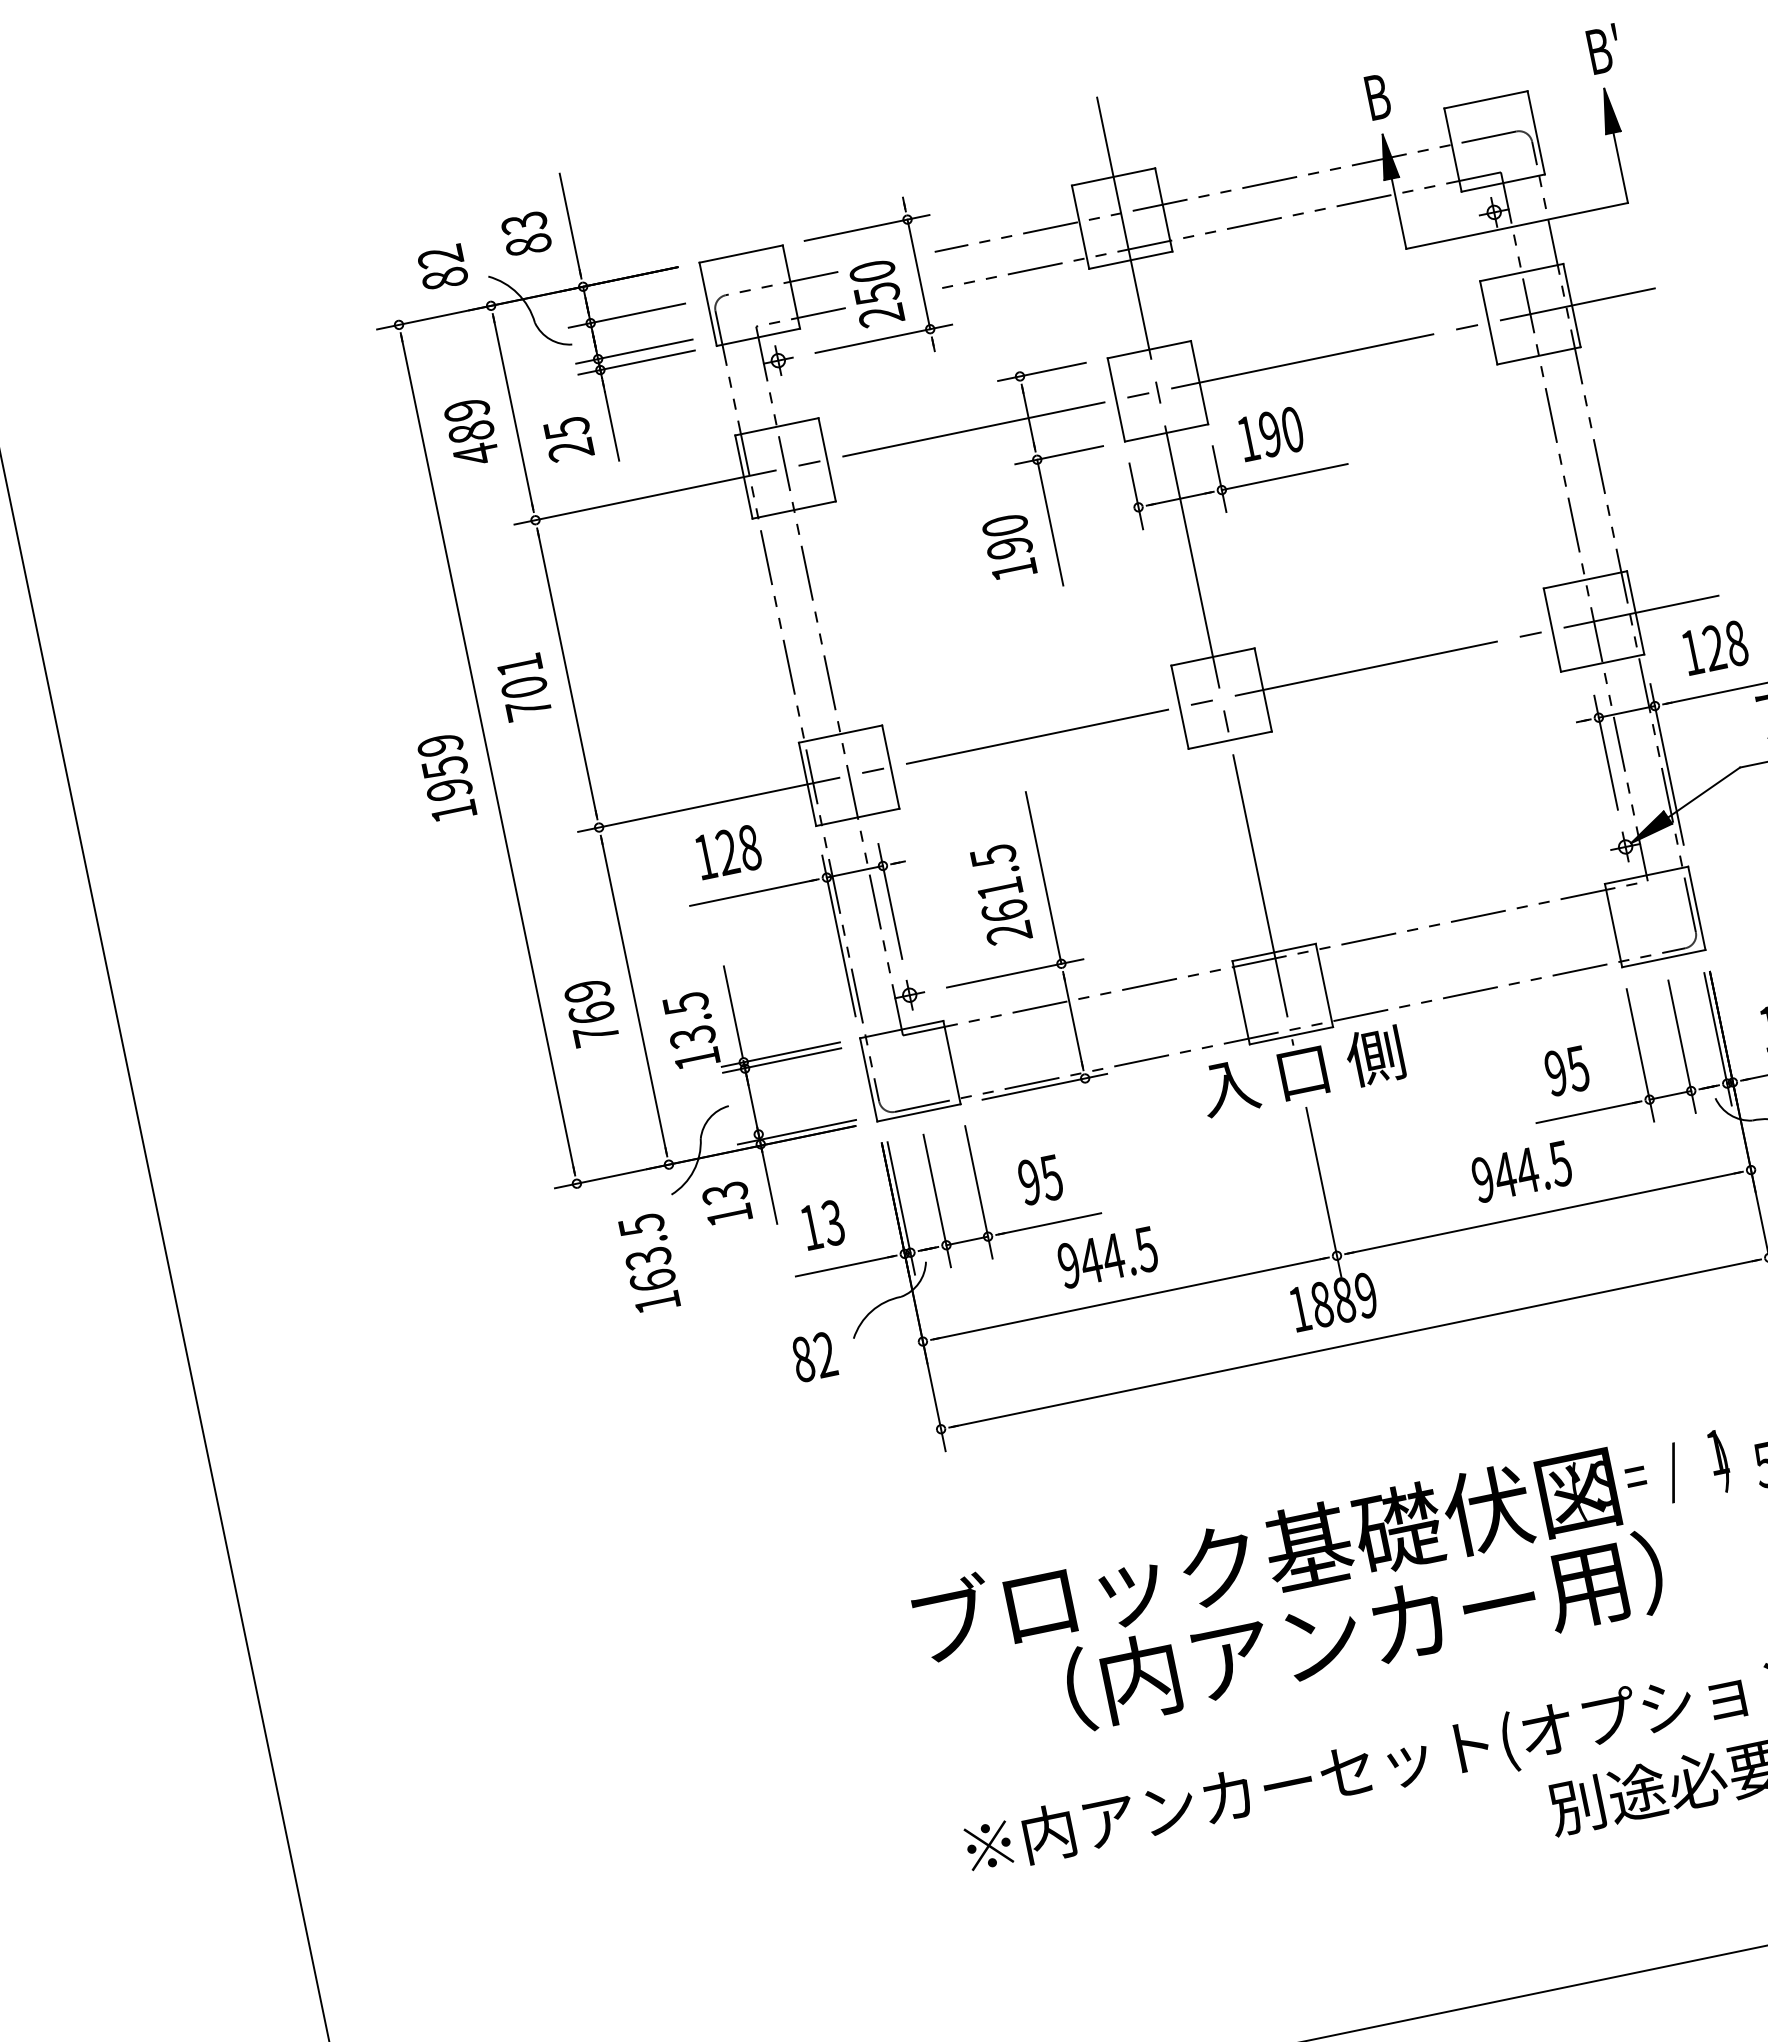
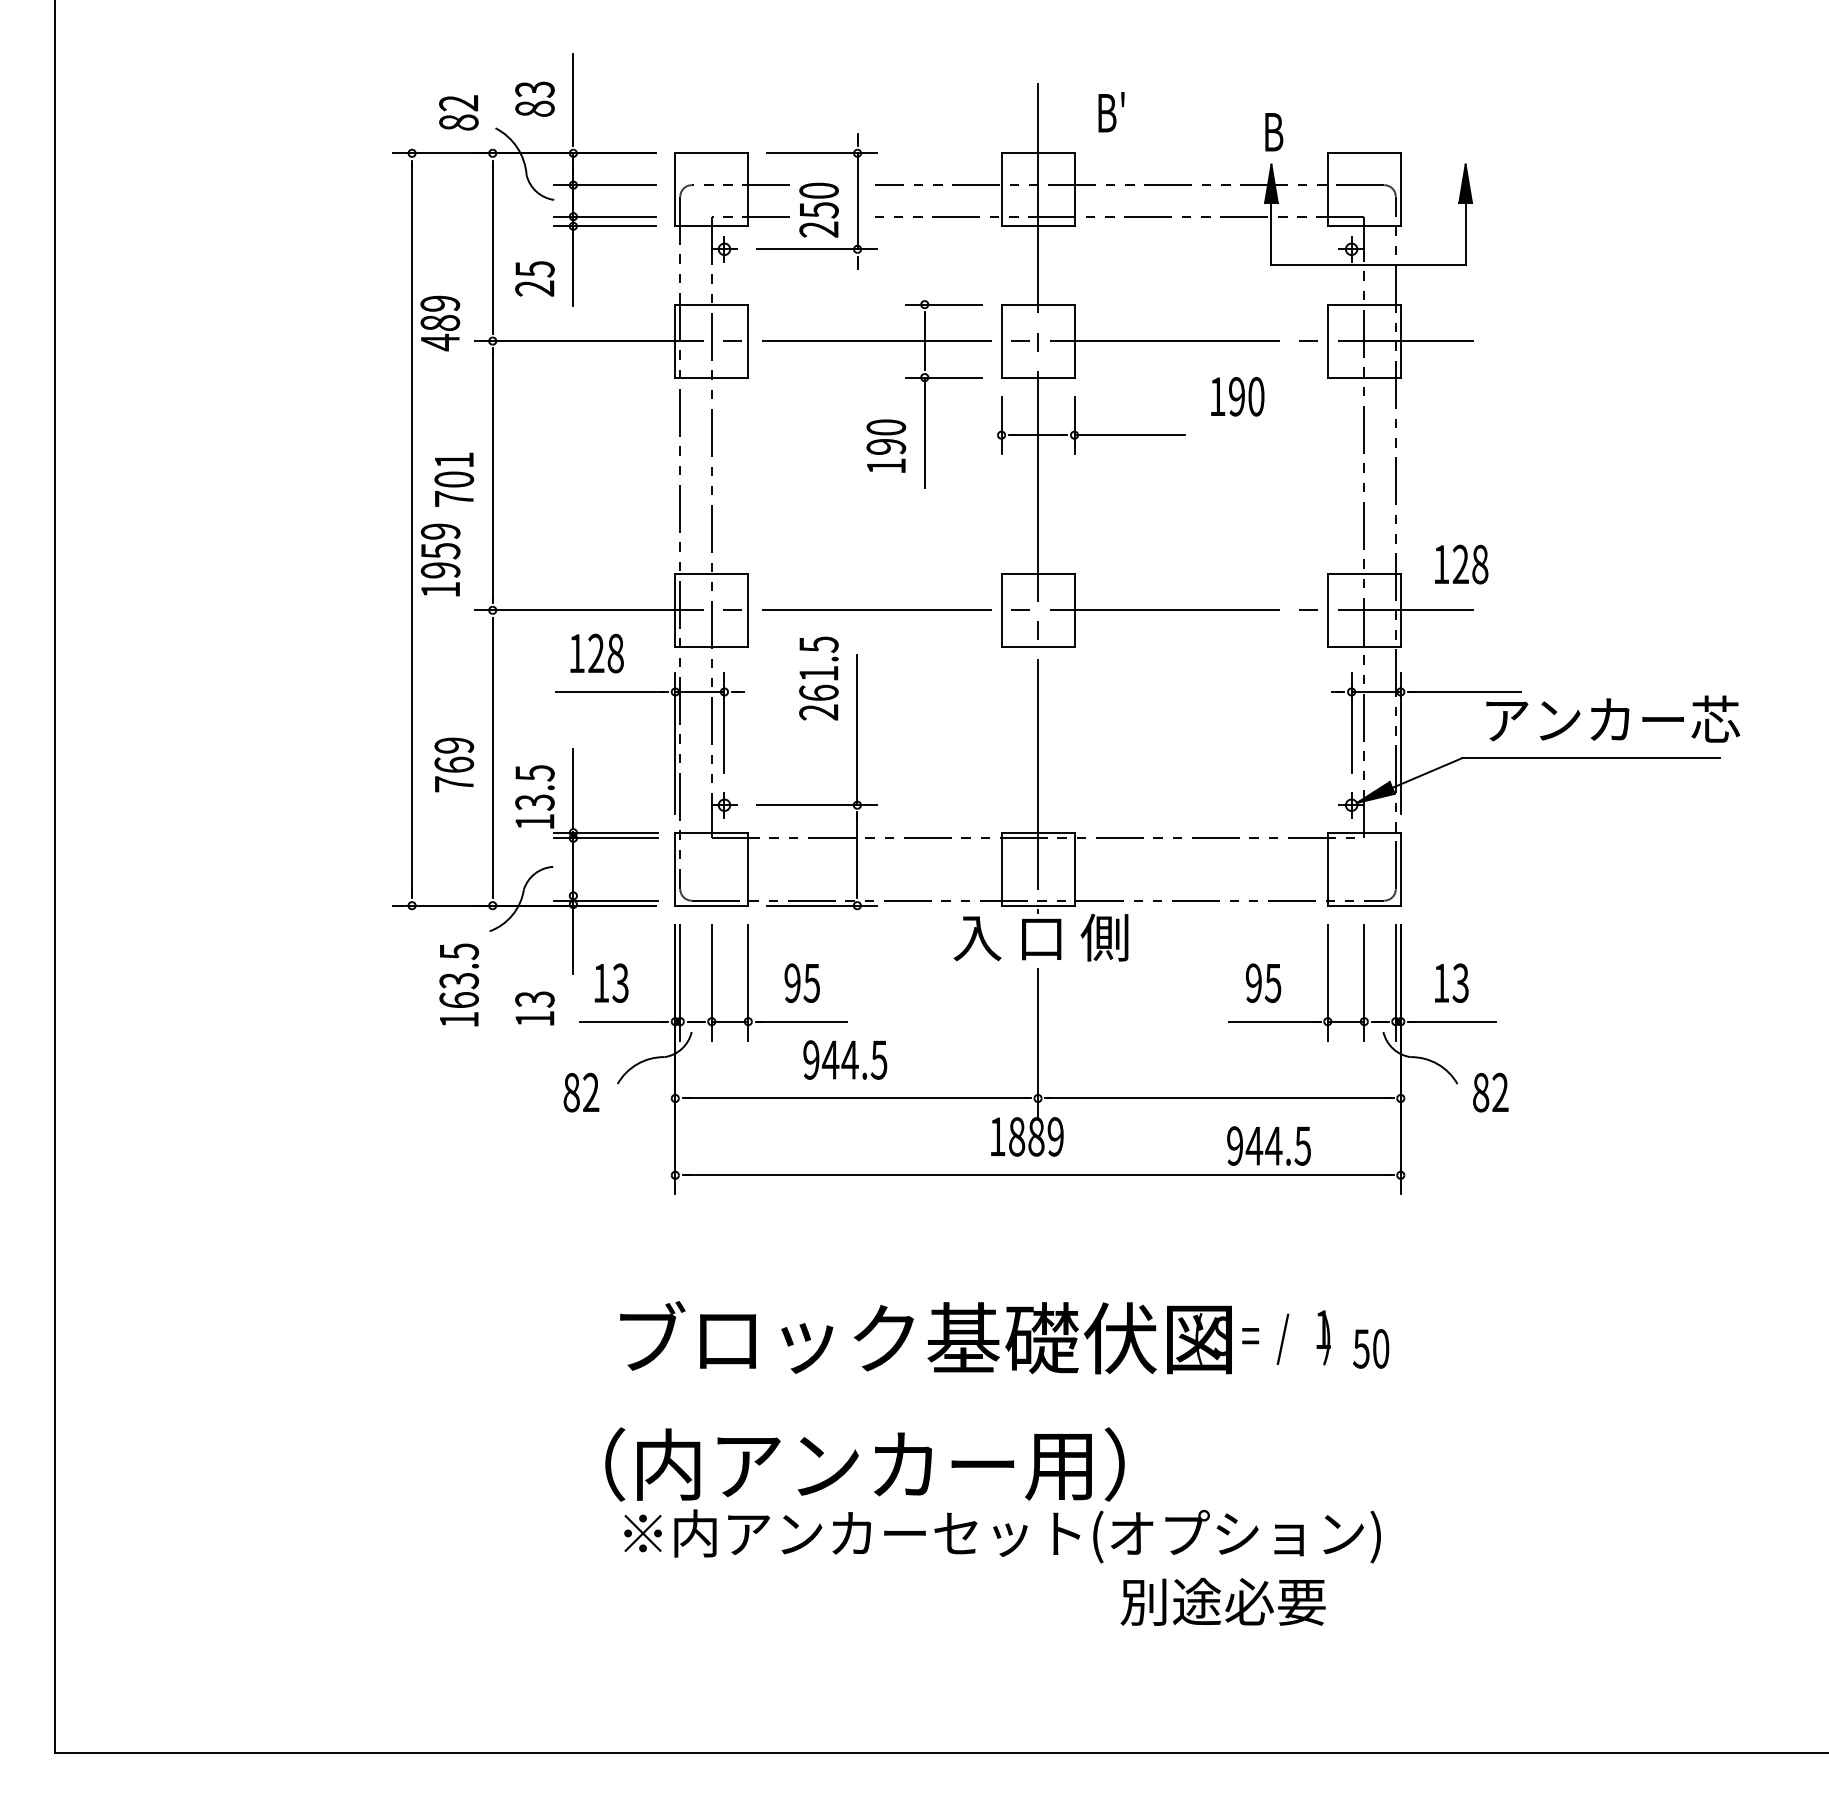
text: (1604, 49) -> (1111, 112), moved
text: (471, 432) -> (440, 323), moved
text: (1270, 433) -> (1237, 396), moved
text: (1715, 647) -> (1461, 564), moved
text: (446, 777) -> (440, 559), moved
text: (1000, 894) -> (818, 678), moved
text: (1521, 1171) -> (1268, 1145), moved
text: (726, 1203) -> (534, 1008), moved
text: (1364, 1631) -> (864, 1464), moved

